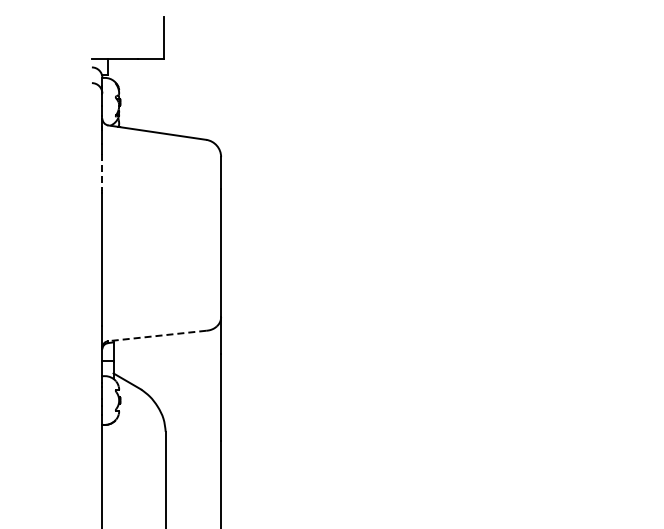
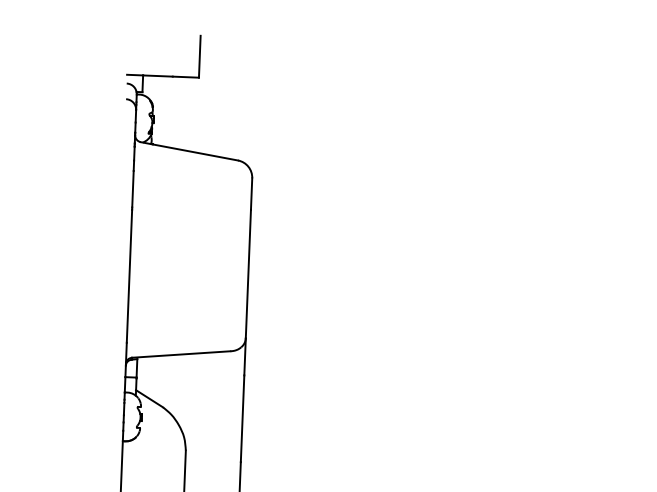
line: (102, 173) -> (133, 189), dashed -> solid
line: (156, 336) -> (180, 355), dashed -> solid

